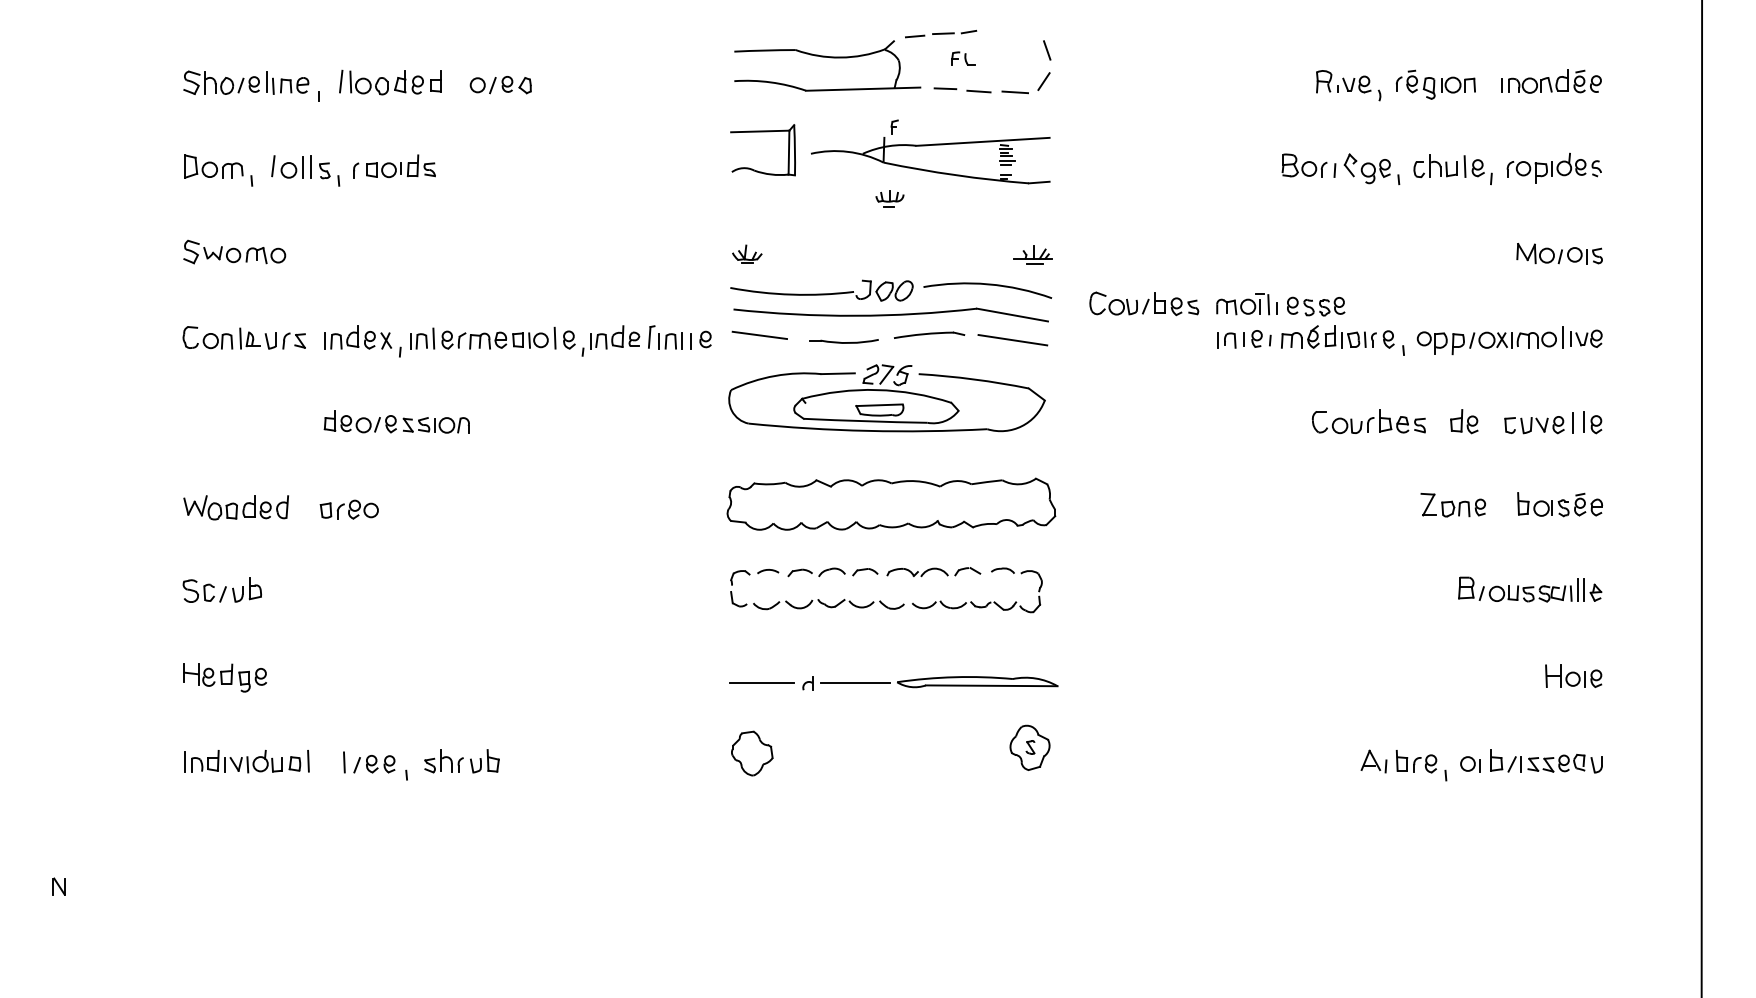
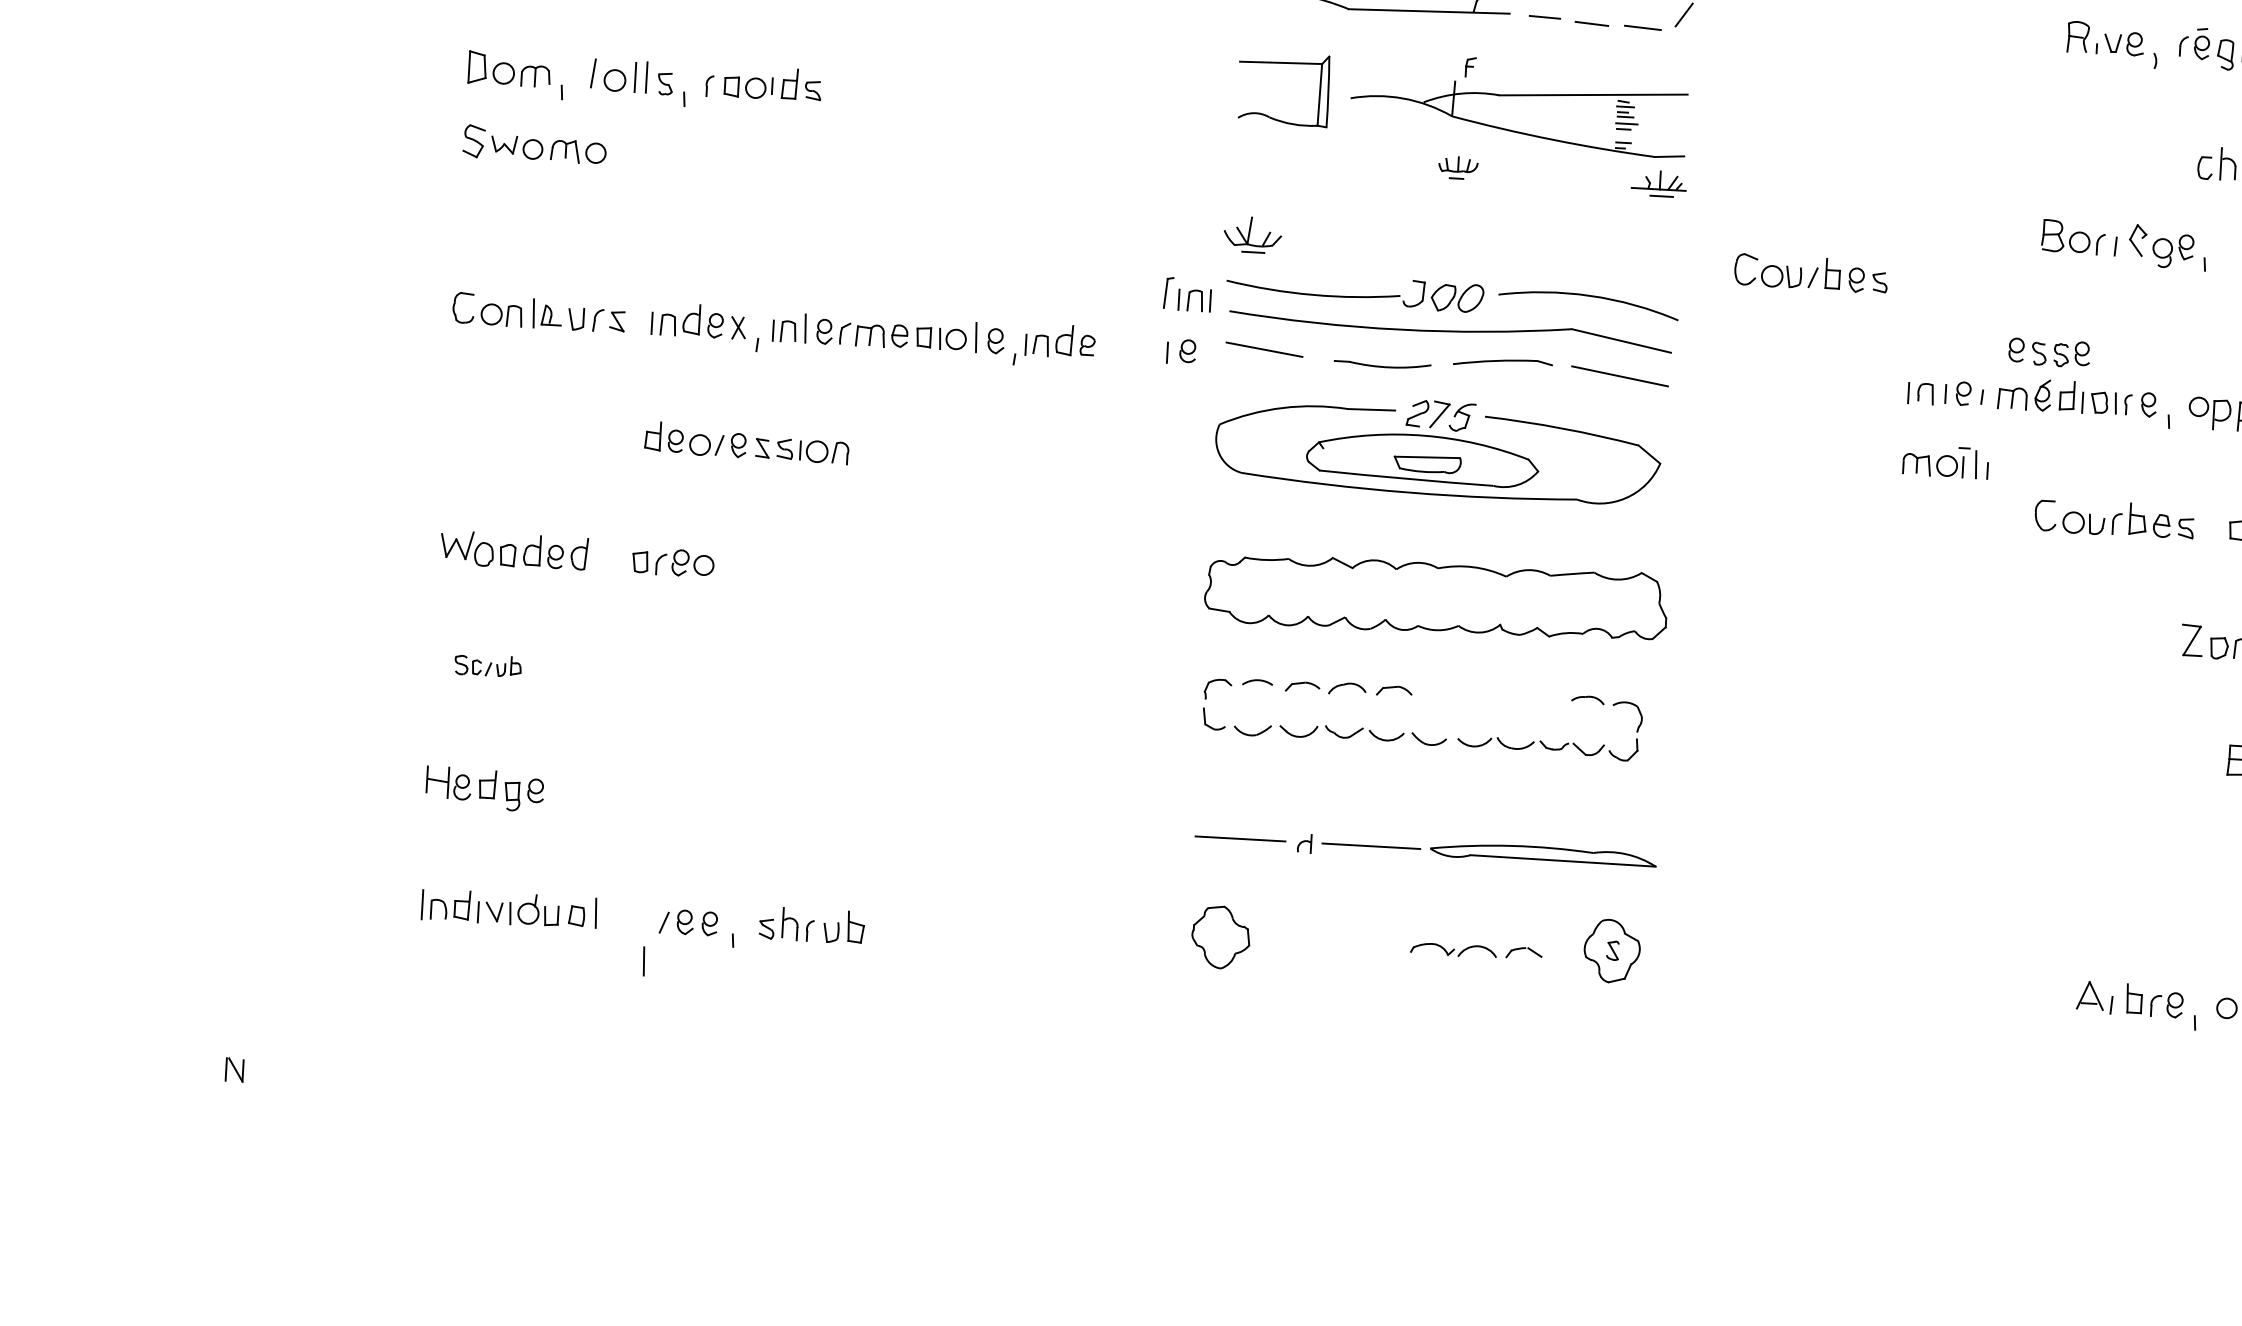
part: (1340, 168) -> (2123, 244), moved
part: (234, 251) -> (534, 143), moved
part: (747, 253) -> (1253, 233), size x1.4
part: (1032, 254) -> (1658, 182), moved
part: (1144, 303) -> (1811, 273), moved
part: (1246, 304) -> (1944, 462), moved
part: (665, 337) -> (1188, 294), moved
part: (933, 572) -> (1475, 951), moved
part: (221, 589) -> (487, 664), size x0.6
line: (344, 762) -> (644, 961), moved

